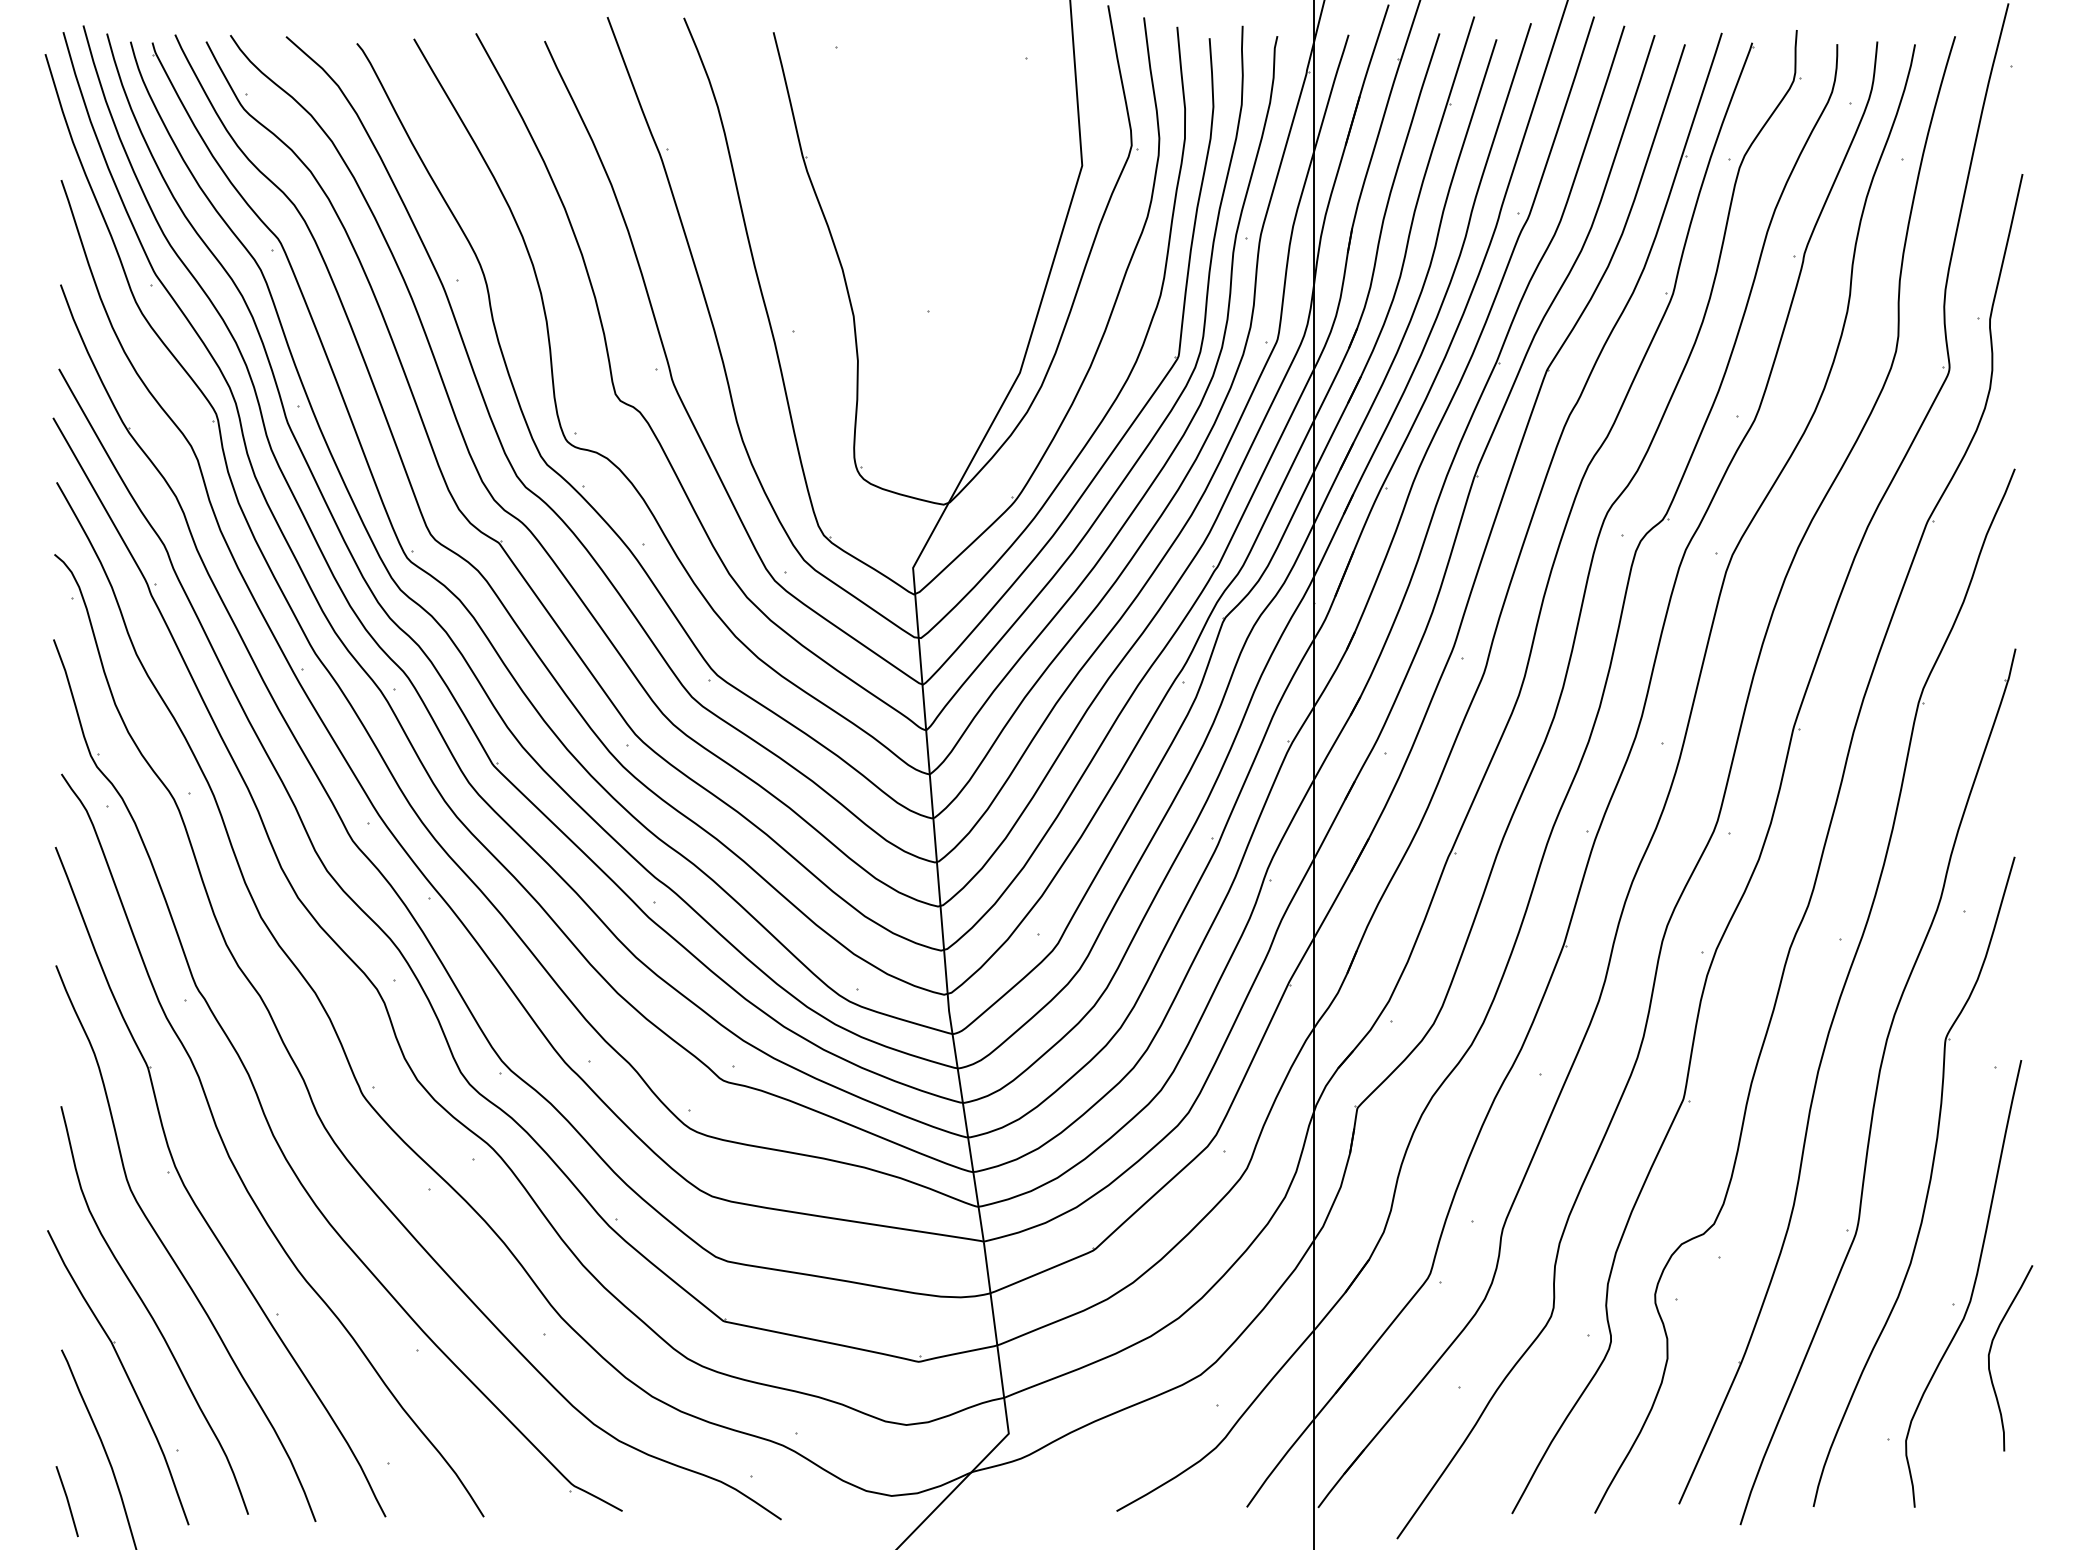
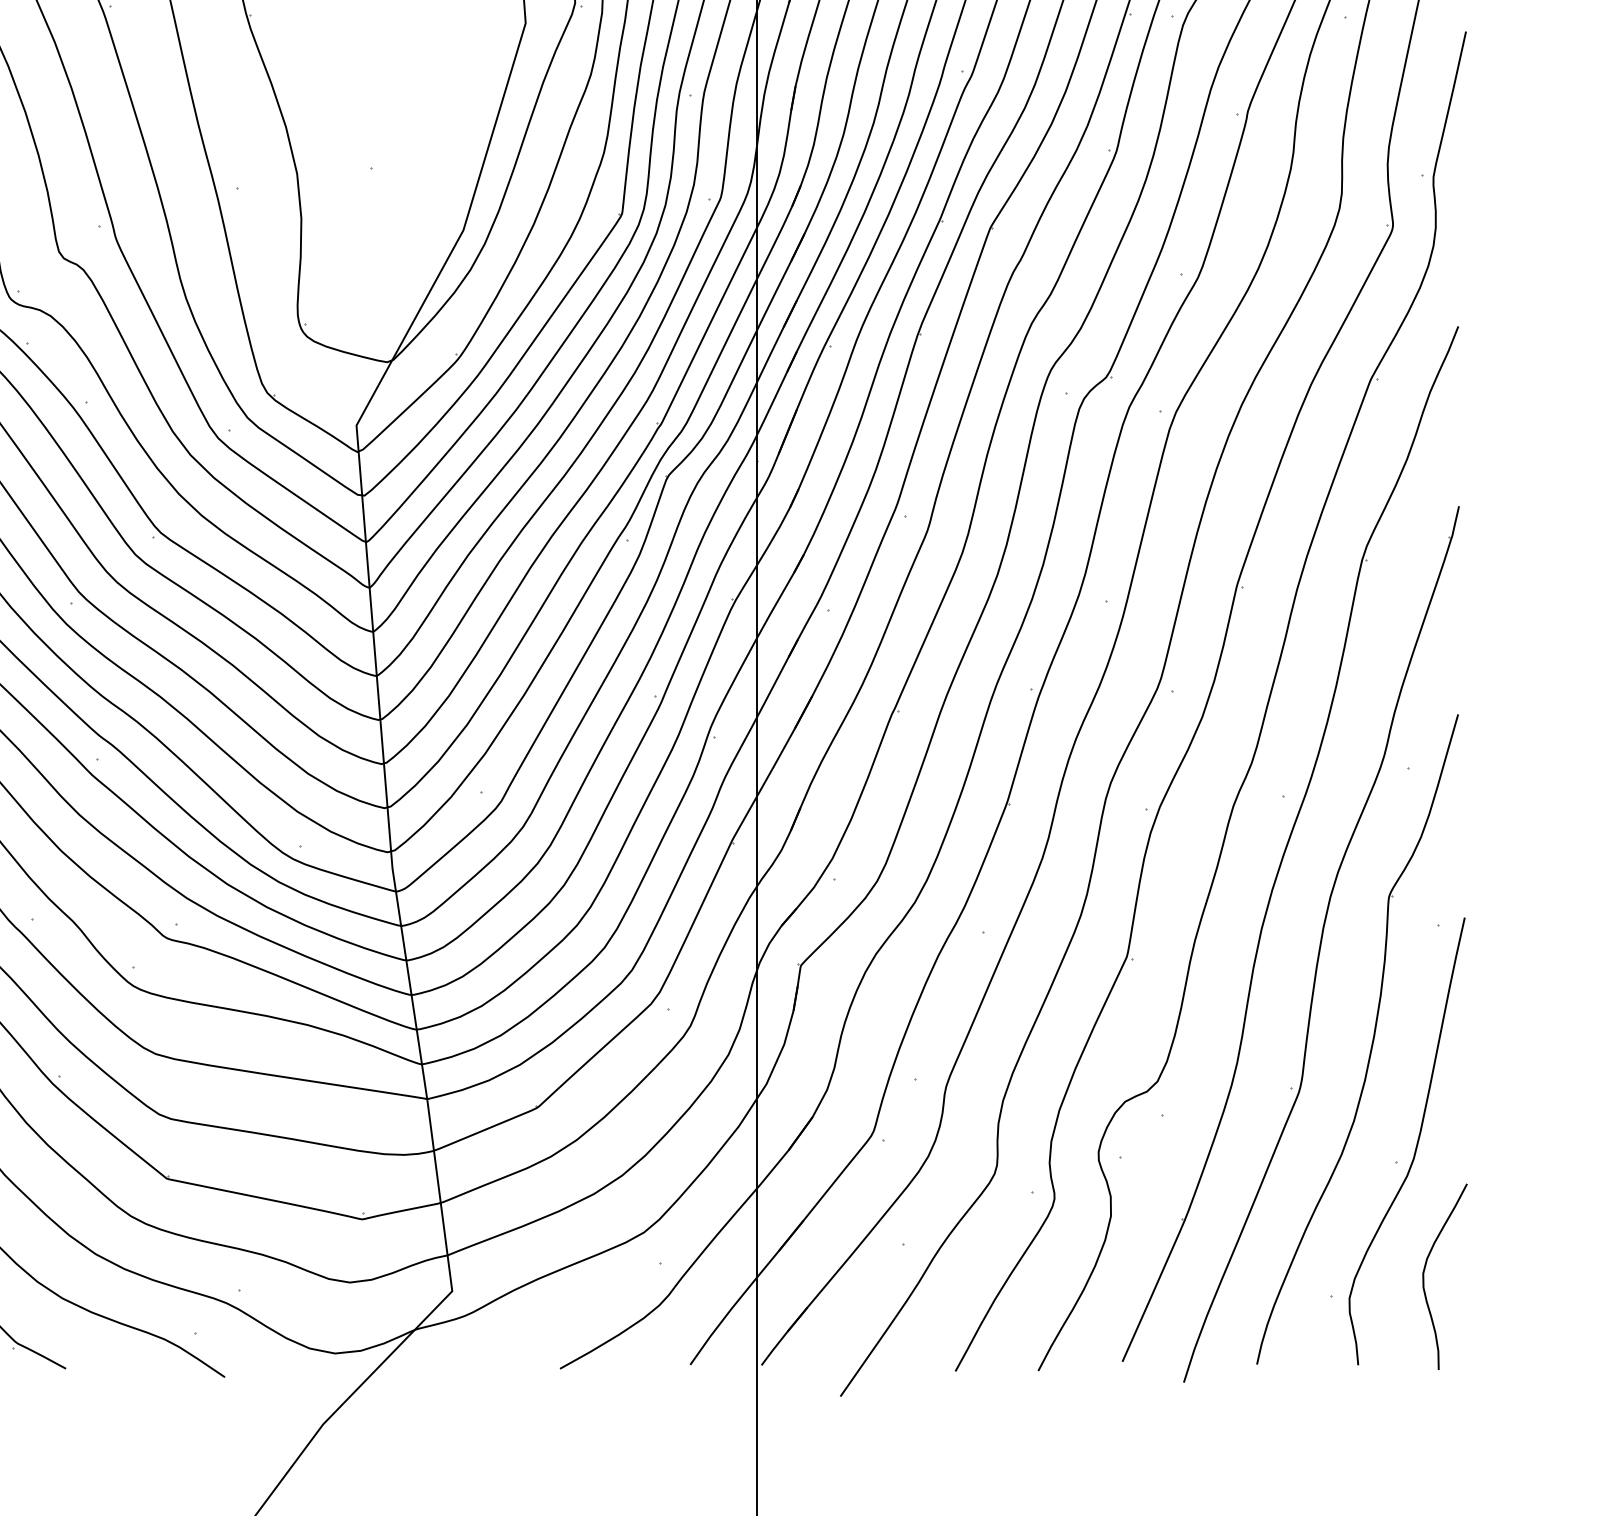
curve: (1990, 1353) -> (1424, 1272), moved

